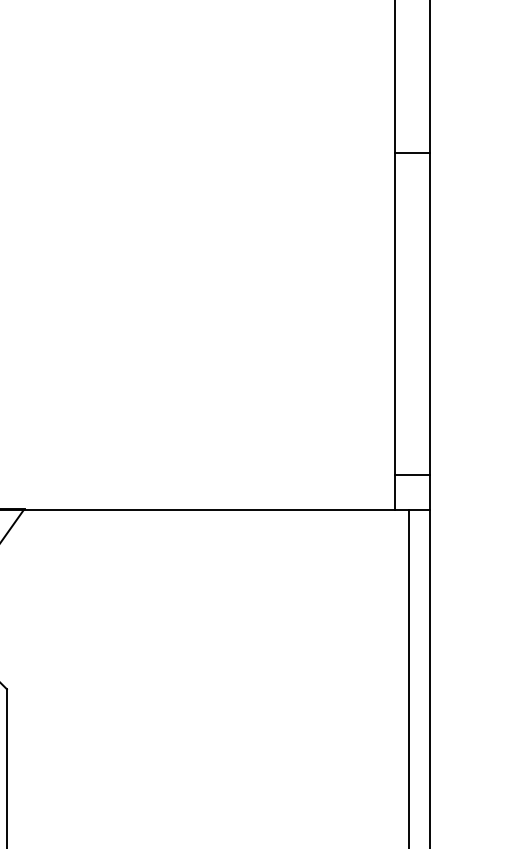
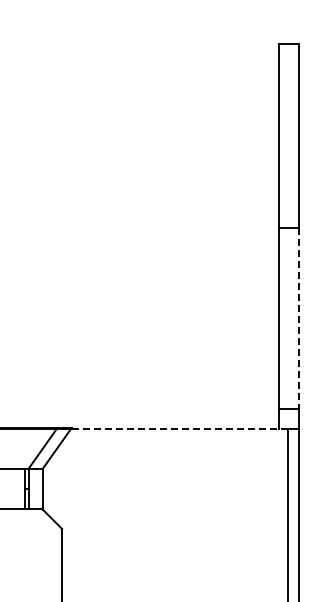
line: (430, 314) -> (299, 318), solid -> dashed
line: (214, 510) -> (178, 428), solid -> dashed

